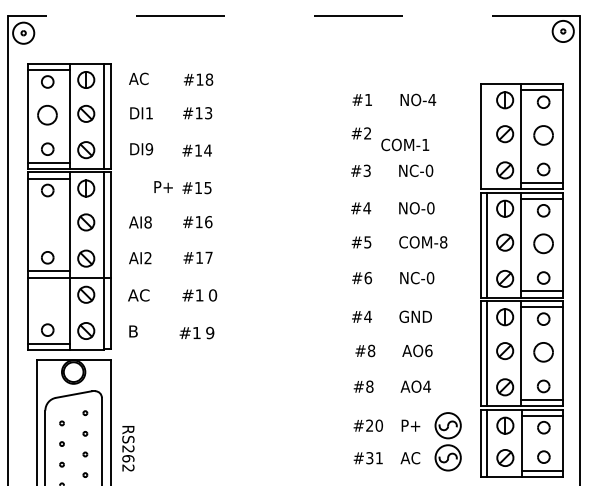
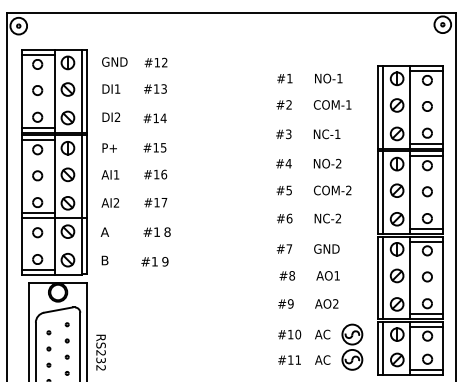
line: (294, 15) -> (231, 12), dashed -> solid
text: (145, 78) -> (114, 61), AC -> GND
text: (209, 79) -> (164, 62), #18 -> #12
text: (431, 99) -> (339, 78), NO-4 -> NO-1
part: (47, 115) -> (37, 90), size x0.62
part: (543, 135) -> (427, 106), size x0.62
line: (486, 136) -> (382, 107), added
text: (405, 144) -> (332, 104), moved
text: (149, 149) -> (117, 117), DI9 -> DI2
text: (429, 171) -> (337, 134), NC-0 -> NC-1
text: (163, 186) -> (109, 147), moved
text: (430, 208) -> (338, 163), NO-0 -> NO-2
text: (148, 222) -> (116, 174), AI8 -> AI1
part: (47, 223) -> (37, 175), added
text: (443, 242) -> (348, 190), COM-8 -> COM-2
part: (543, 243) -> (427, 191), size x0.62
text: (430, 277) -> (338, 218), NC-0 -> NC-2
text: (144, 294) -> (113, 231), AC -> A
text: (212, 294) -> (167, 231), 0 -> 8
part: (47, 295) -> (37, 232), added
text: (368, 316) -> (289, 248), #4 -> #7
text: (429, 350) -> (337, 275), AO6 -> AO1
part: (543, 351) -> (427, 276), size x0.62
text: (369, 386) -> (290, 303), #8 -> #9
text: (426, 386) -> (335, 303), AO4 -> AO2
text: (369, 425) -> (290, 334), #20 -> #10
text: (410, 425) -> (322, 334), P+ -> AC
text: (369, 457) -> (290, 359), #31 -> #11
text: (127, 458) -> (100, 360), RS262 -> RS232

